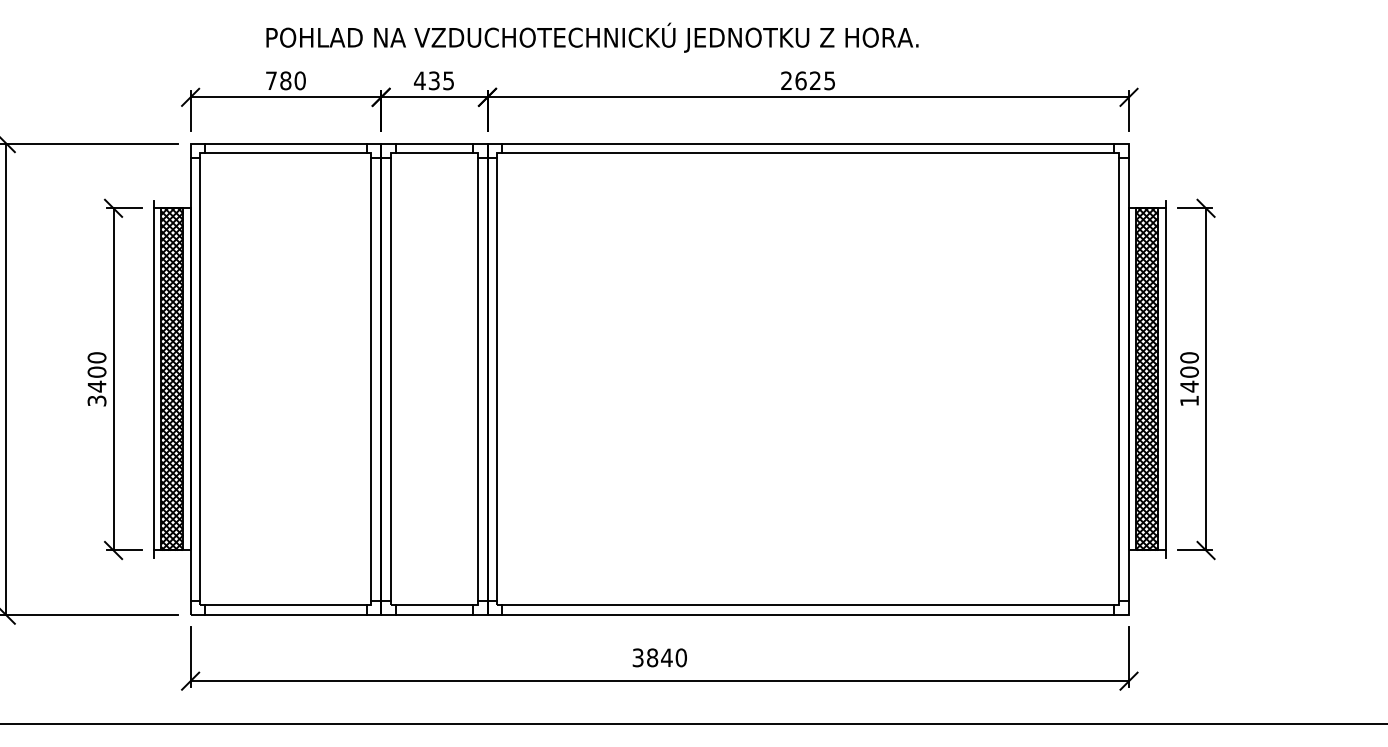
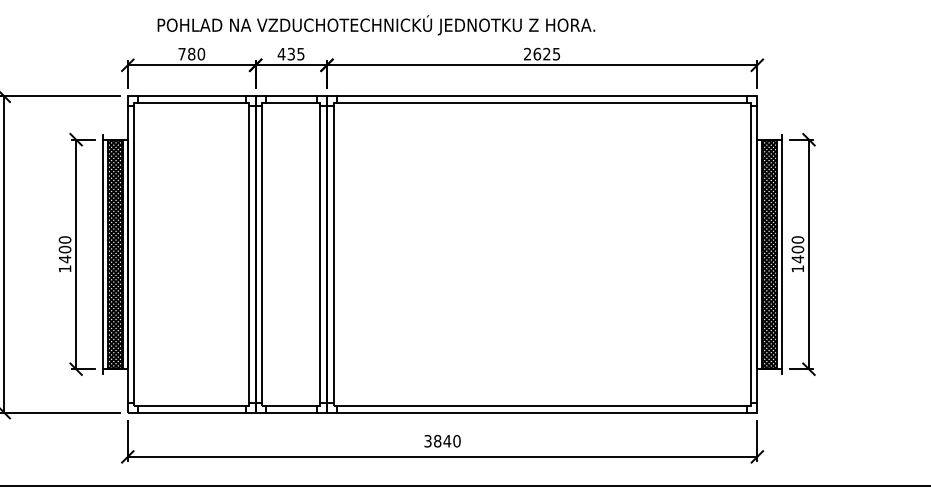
text: (592, 38) -> (376, 25), moved
text: (96, 400) -> (64, 268), 3400 -> 1400

